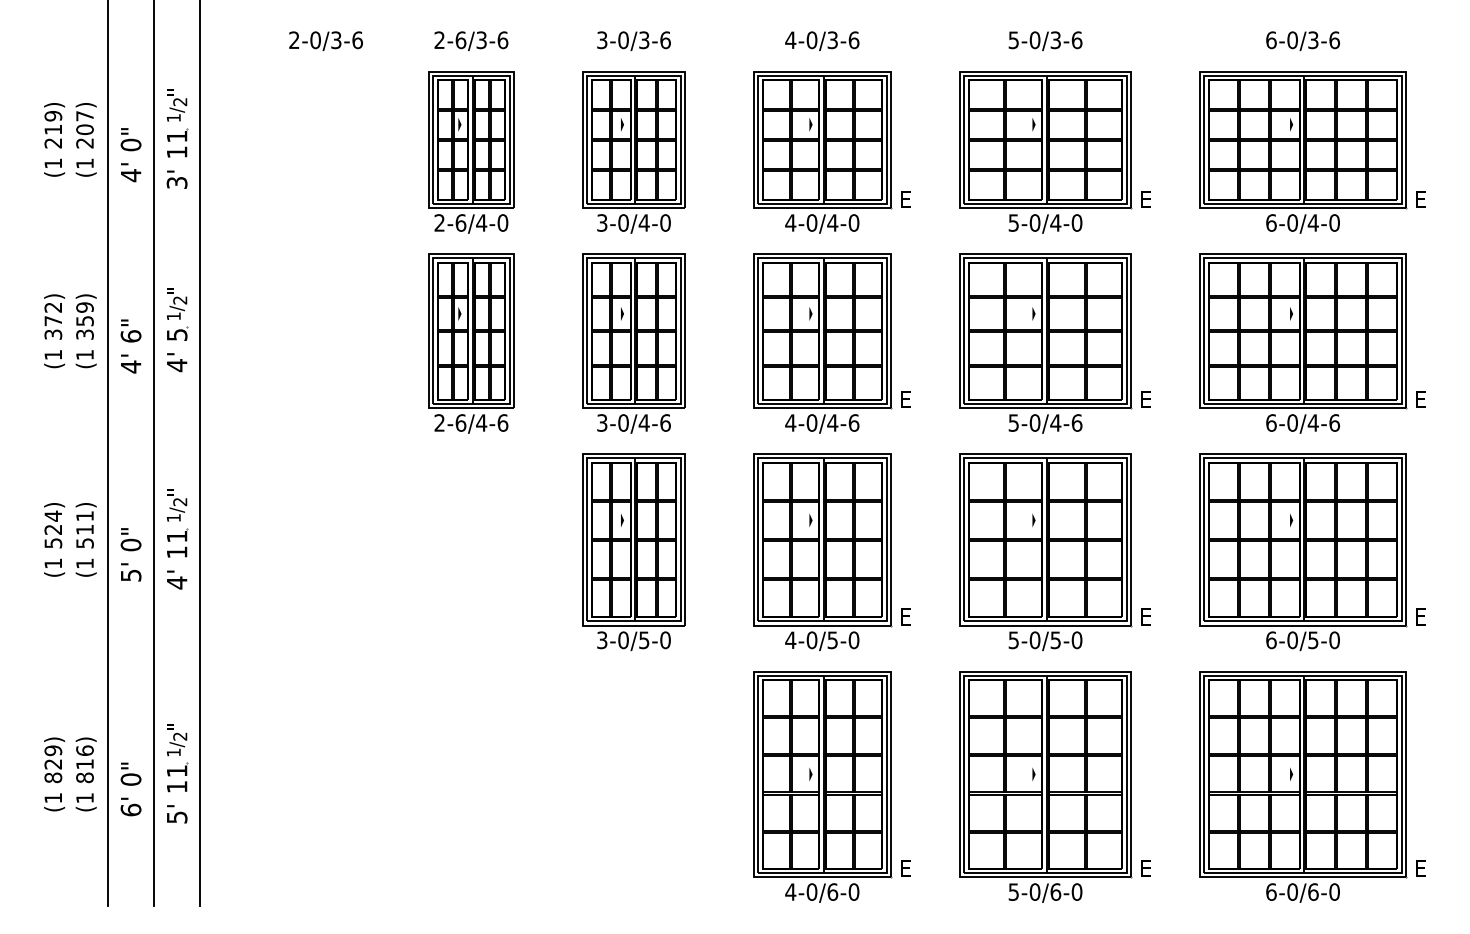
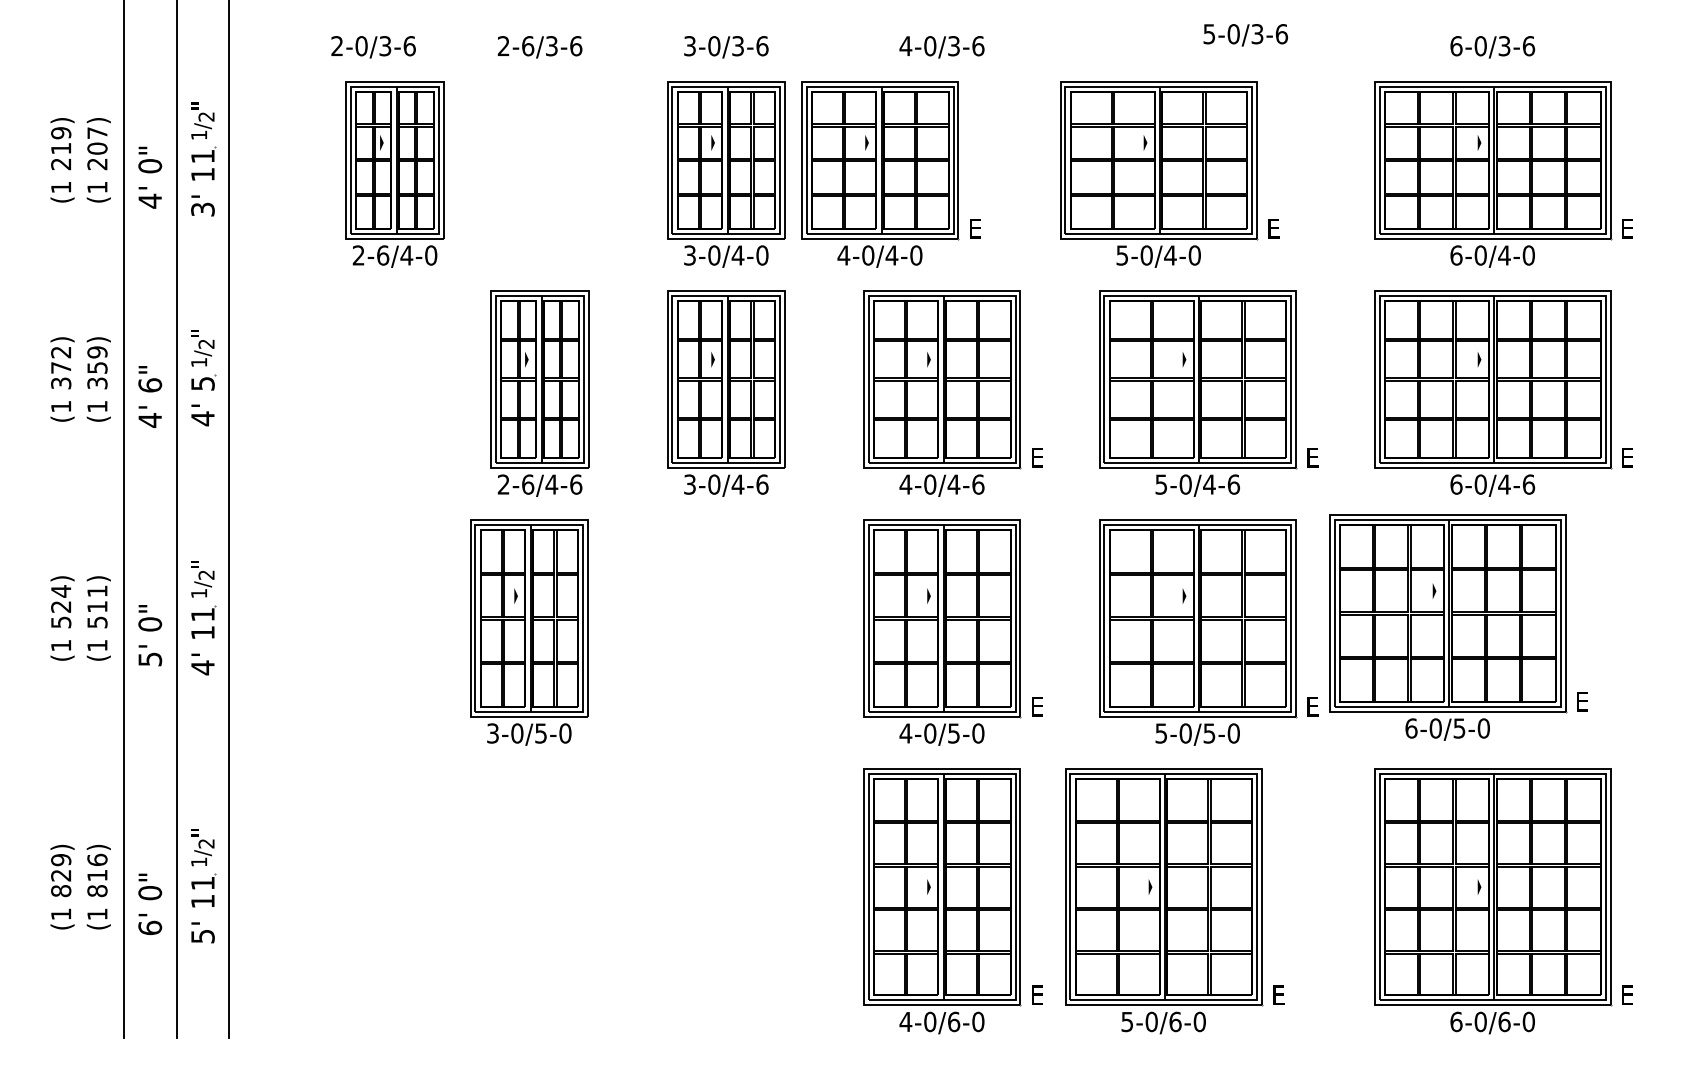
text: (1045, 41) -> (1245, 35), moved
part: (470, 152) -> (394, 174), moved
part: (831, 152) -> (890, 174), moved
part: (1054, 152) -> (1169, 174), moved
part: (634, 552) -> (529, 632), moved
part: (1312, 552) -> (1458, 627), moved
part: (1054, 786) -> (1174, 901), moved

